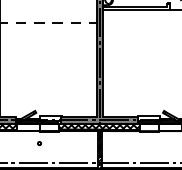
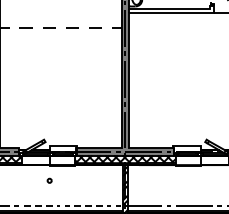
line: (33, 163) -> (42, 205), solid -> dashed
line: (74, 163) -> (93, 205), solid -> dashed

